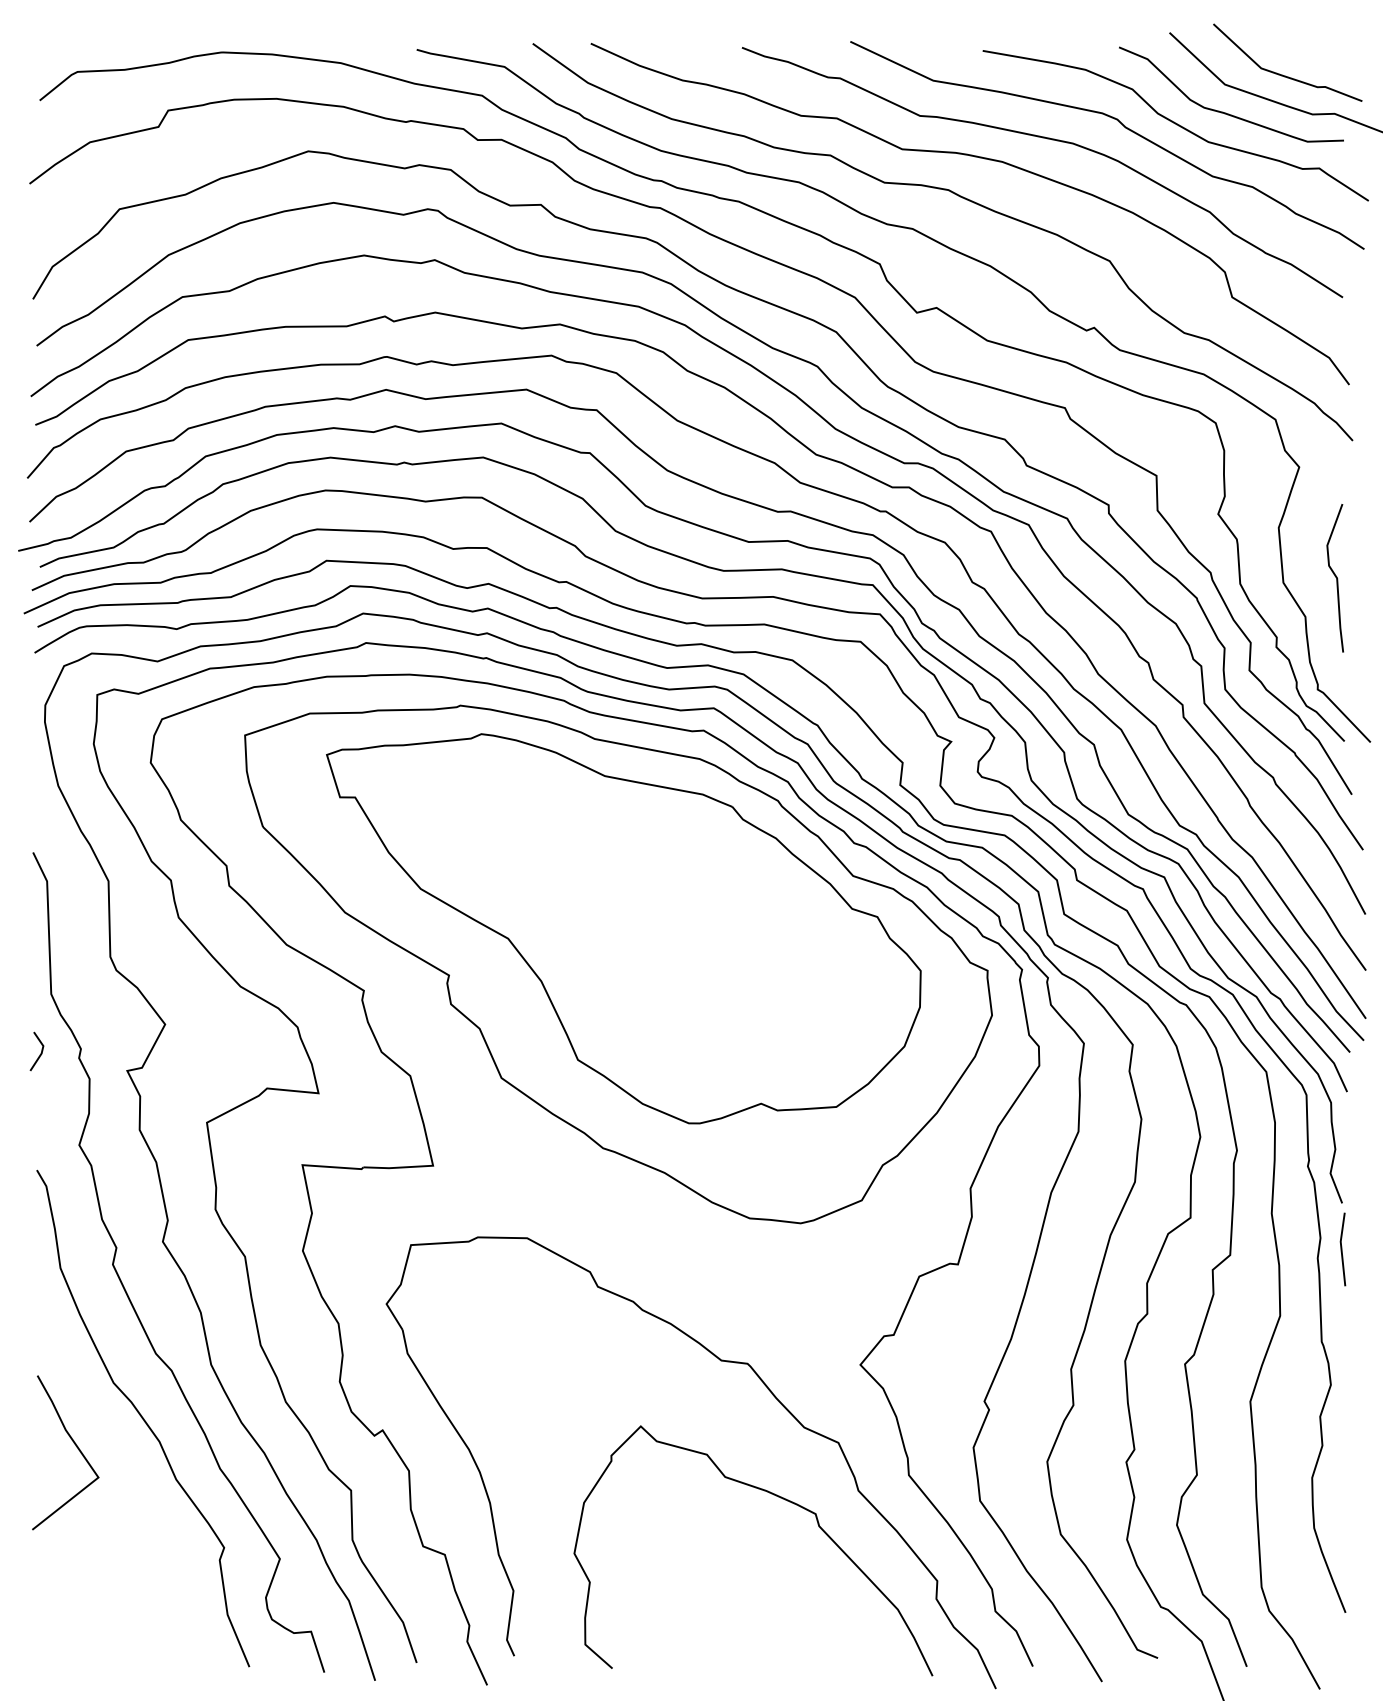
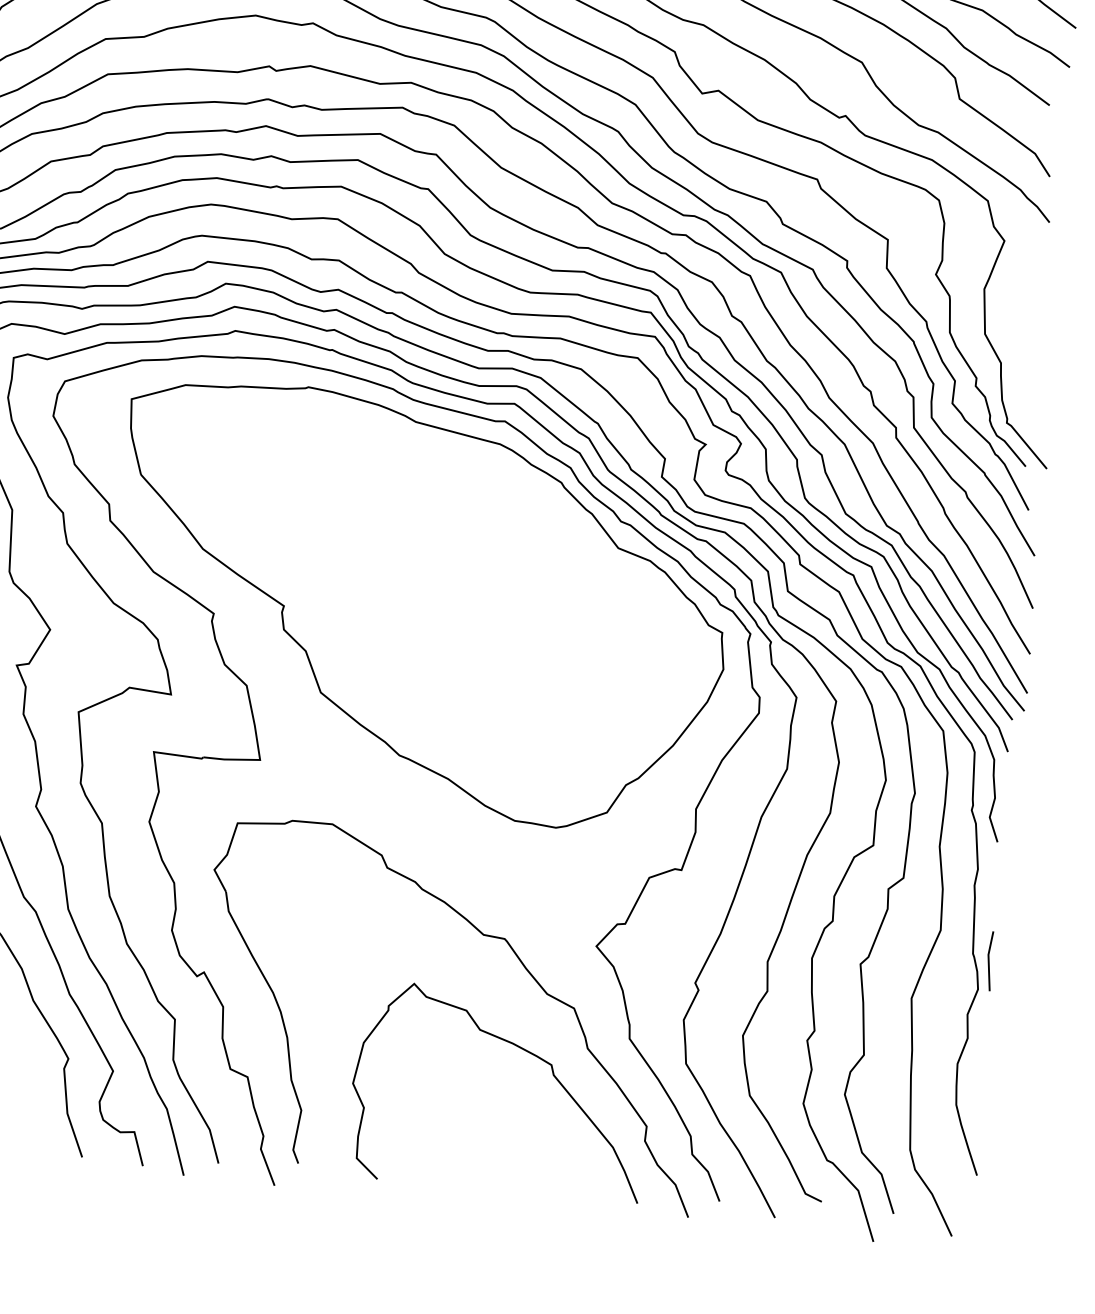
curve: (1335, 577) -> (1027, 332), removed
part: (623, 928) -> (428, 577), removed
line: (1342, 1249) -> (989, 961), moved

